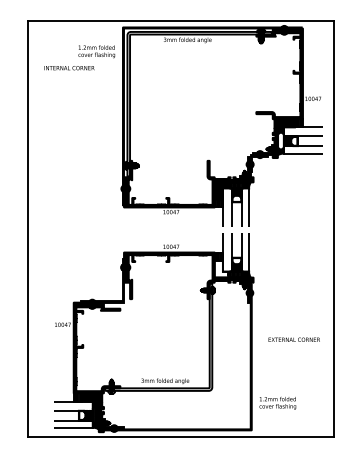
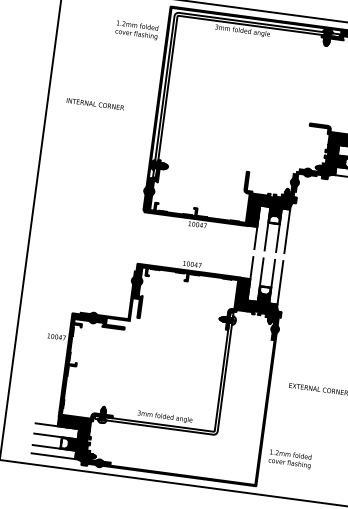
text: (69, 68) -> (95, 104), moved
hatch: (280, 140) -> (333, 159), added
hatch: (222, 268) -> (247, 296), added

